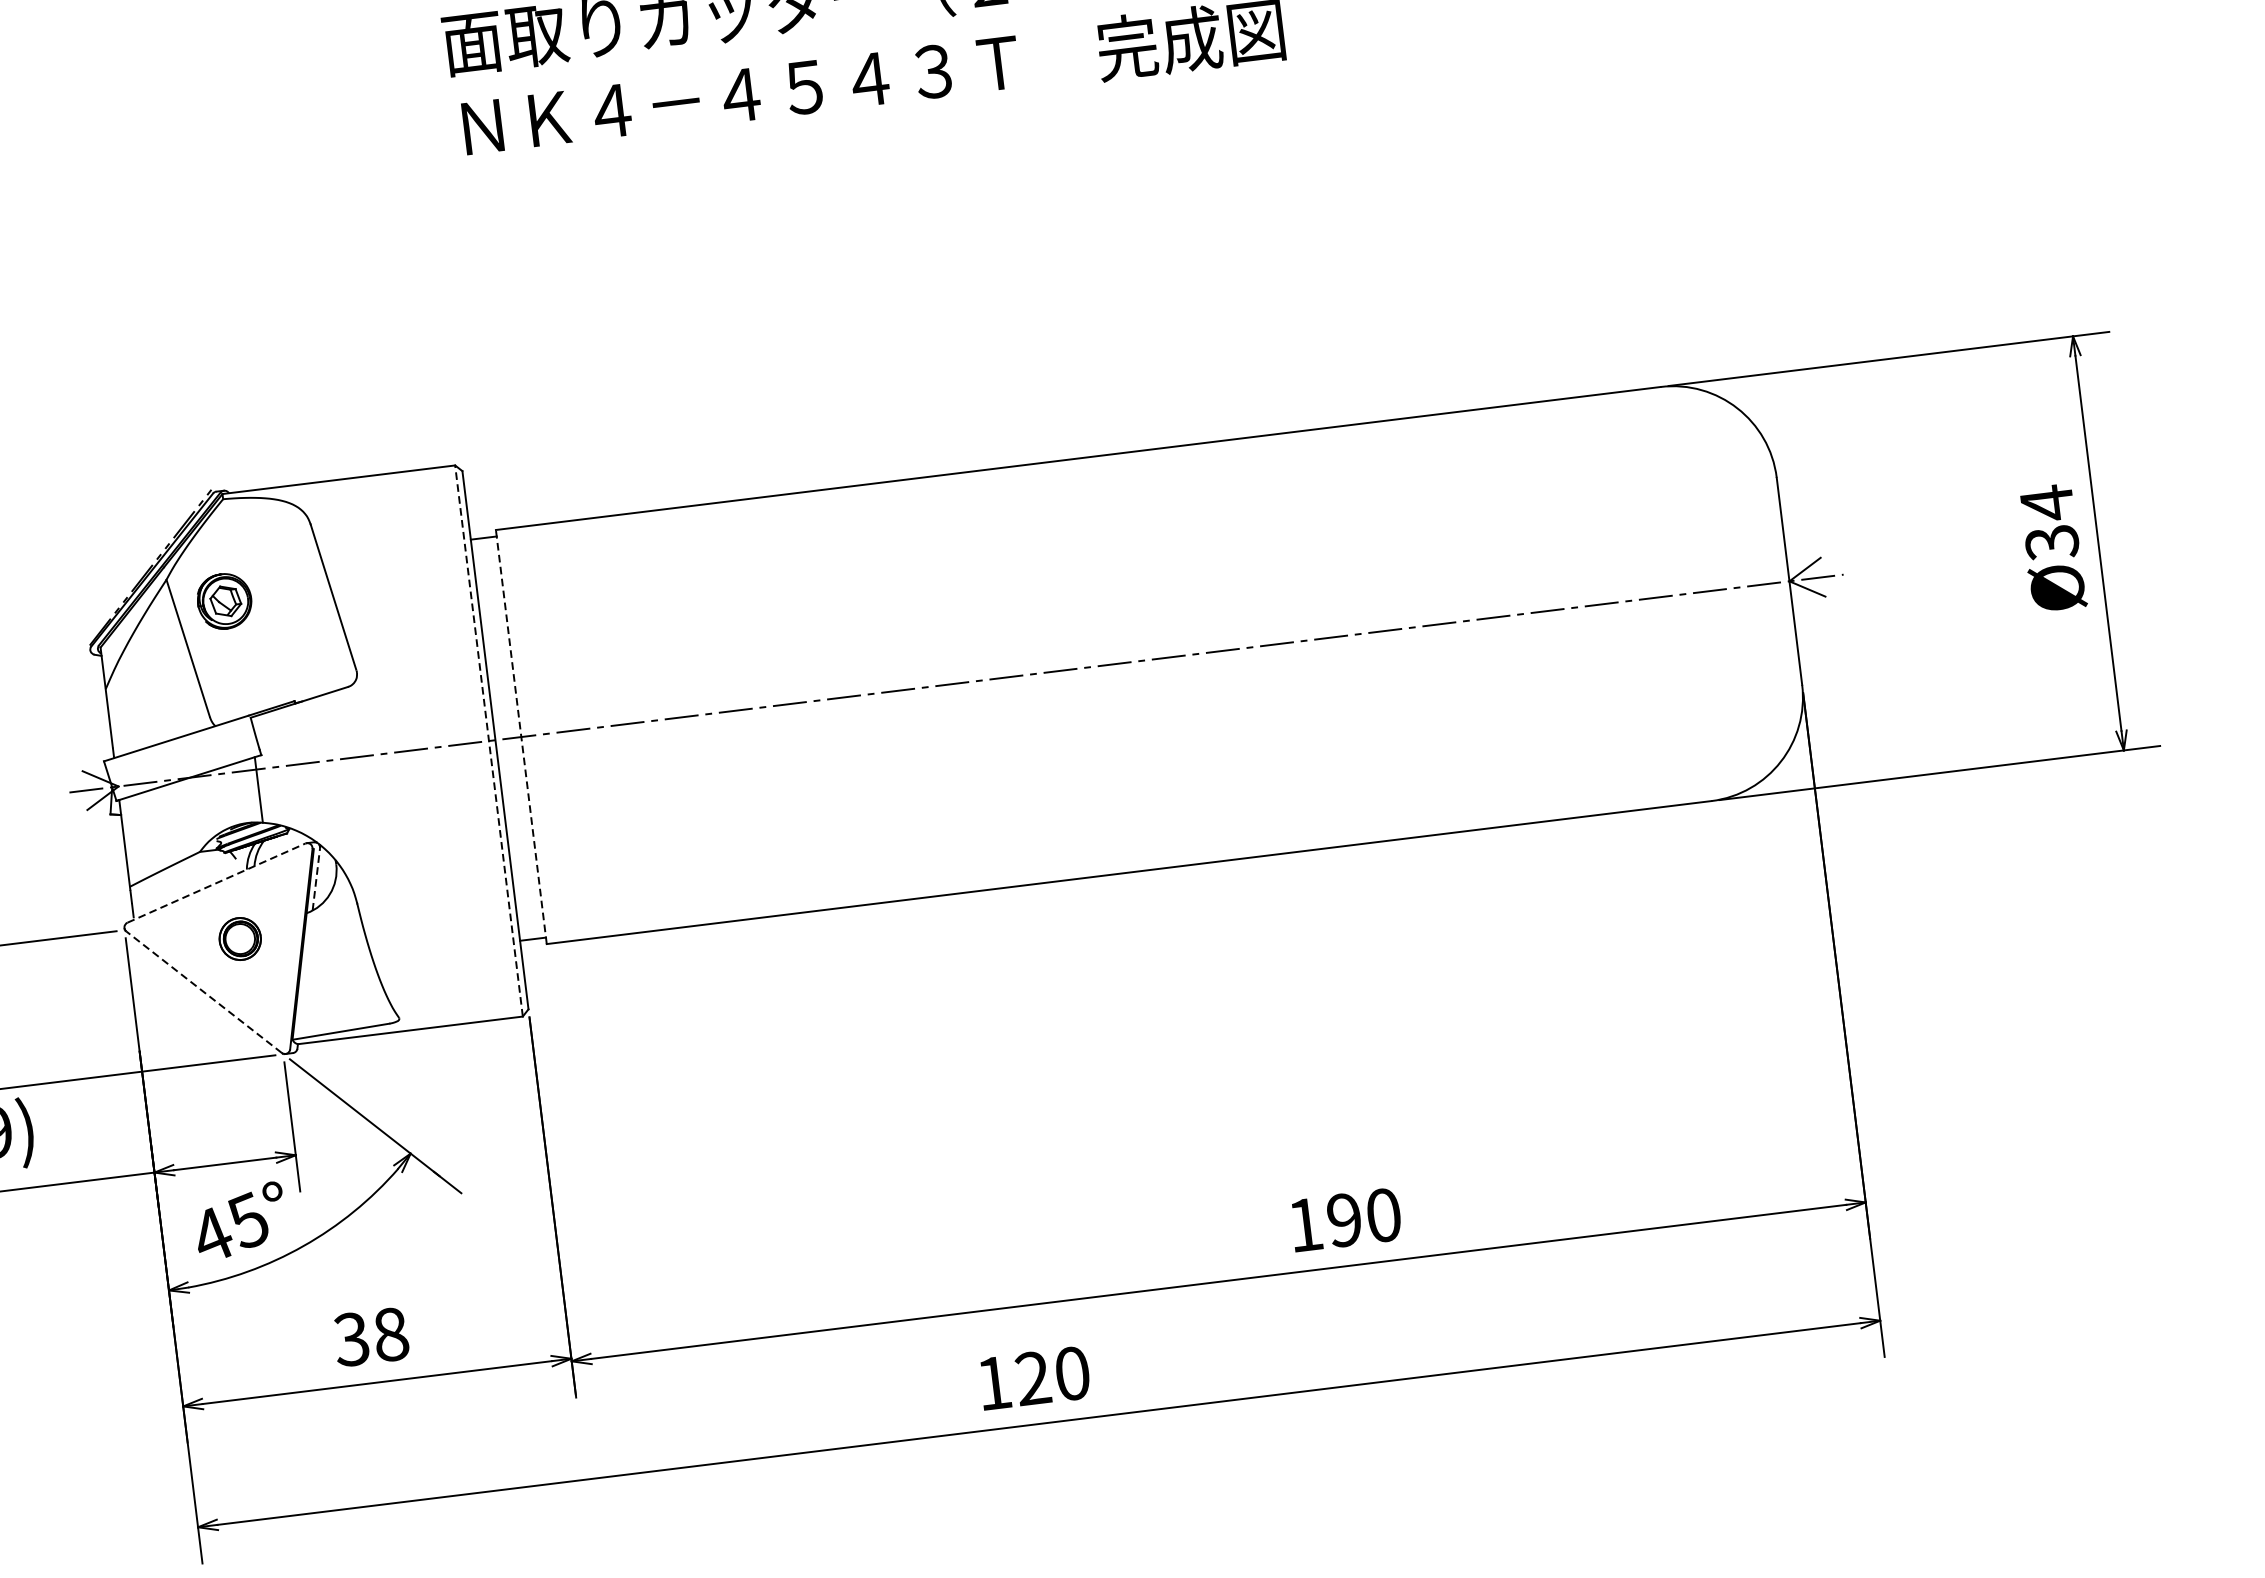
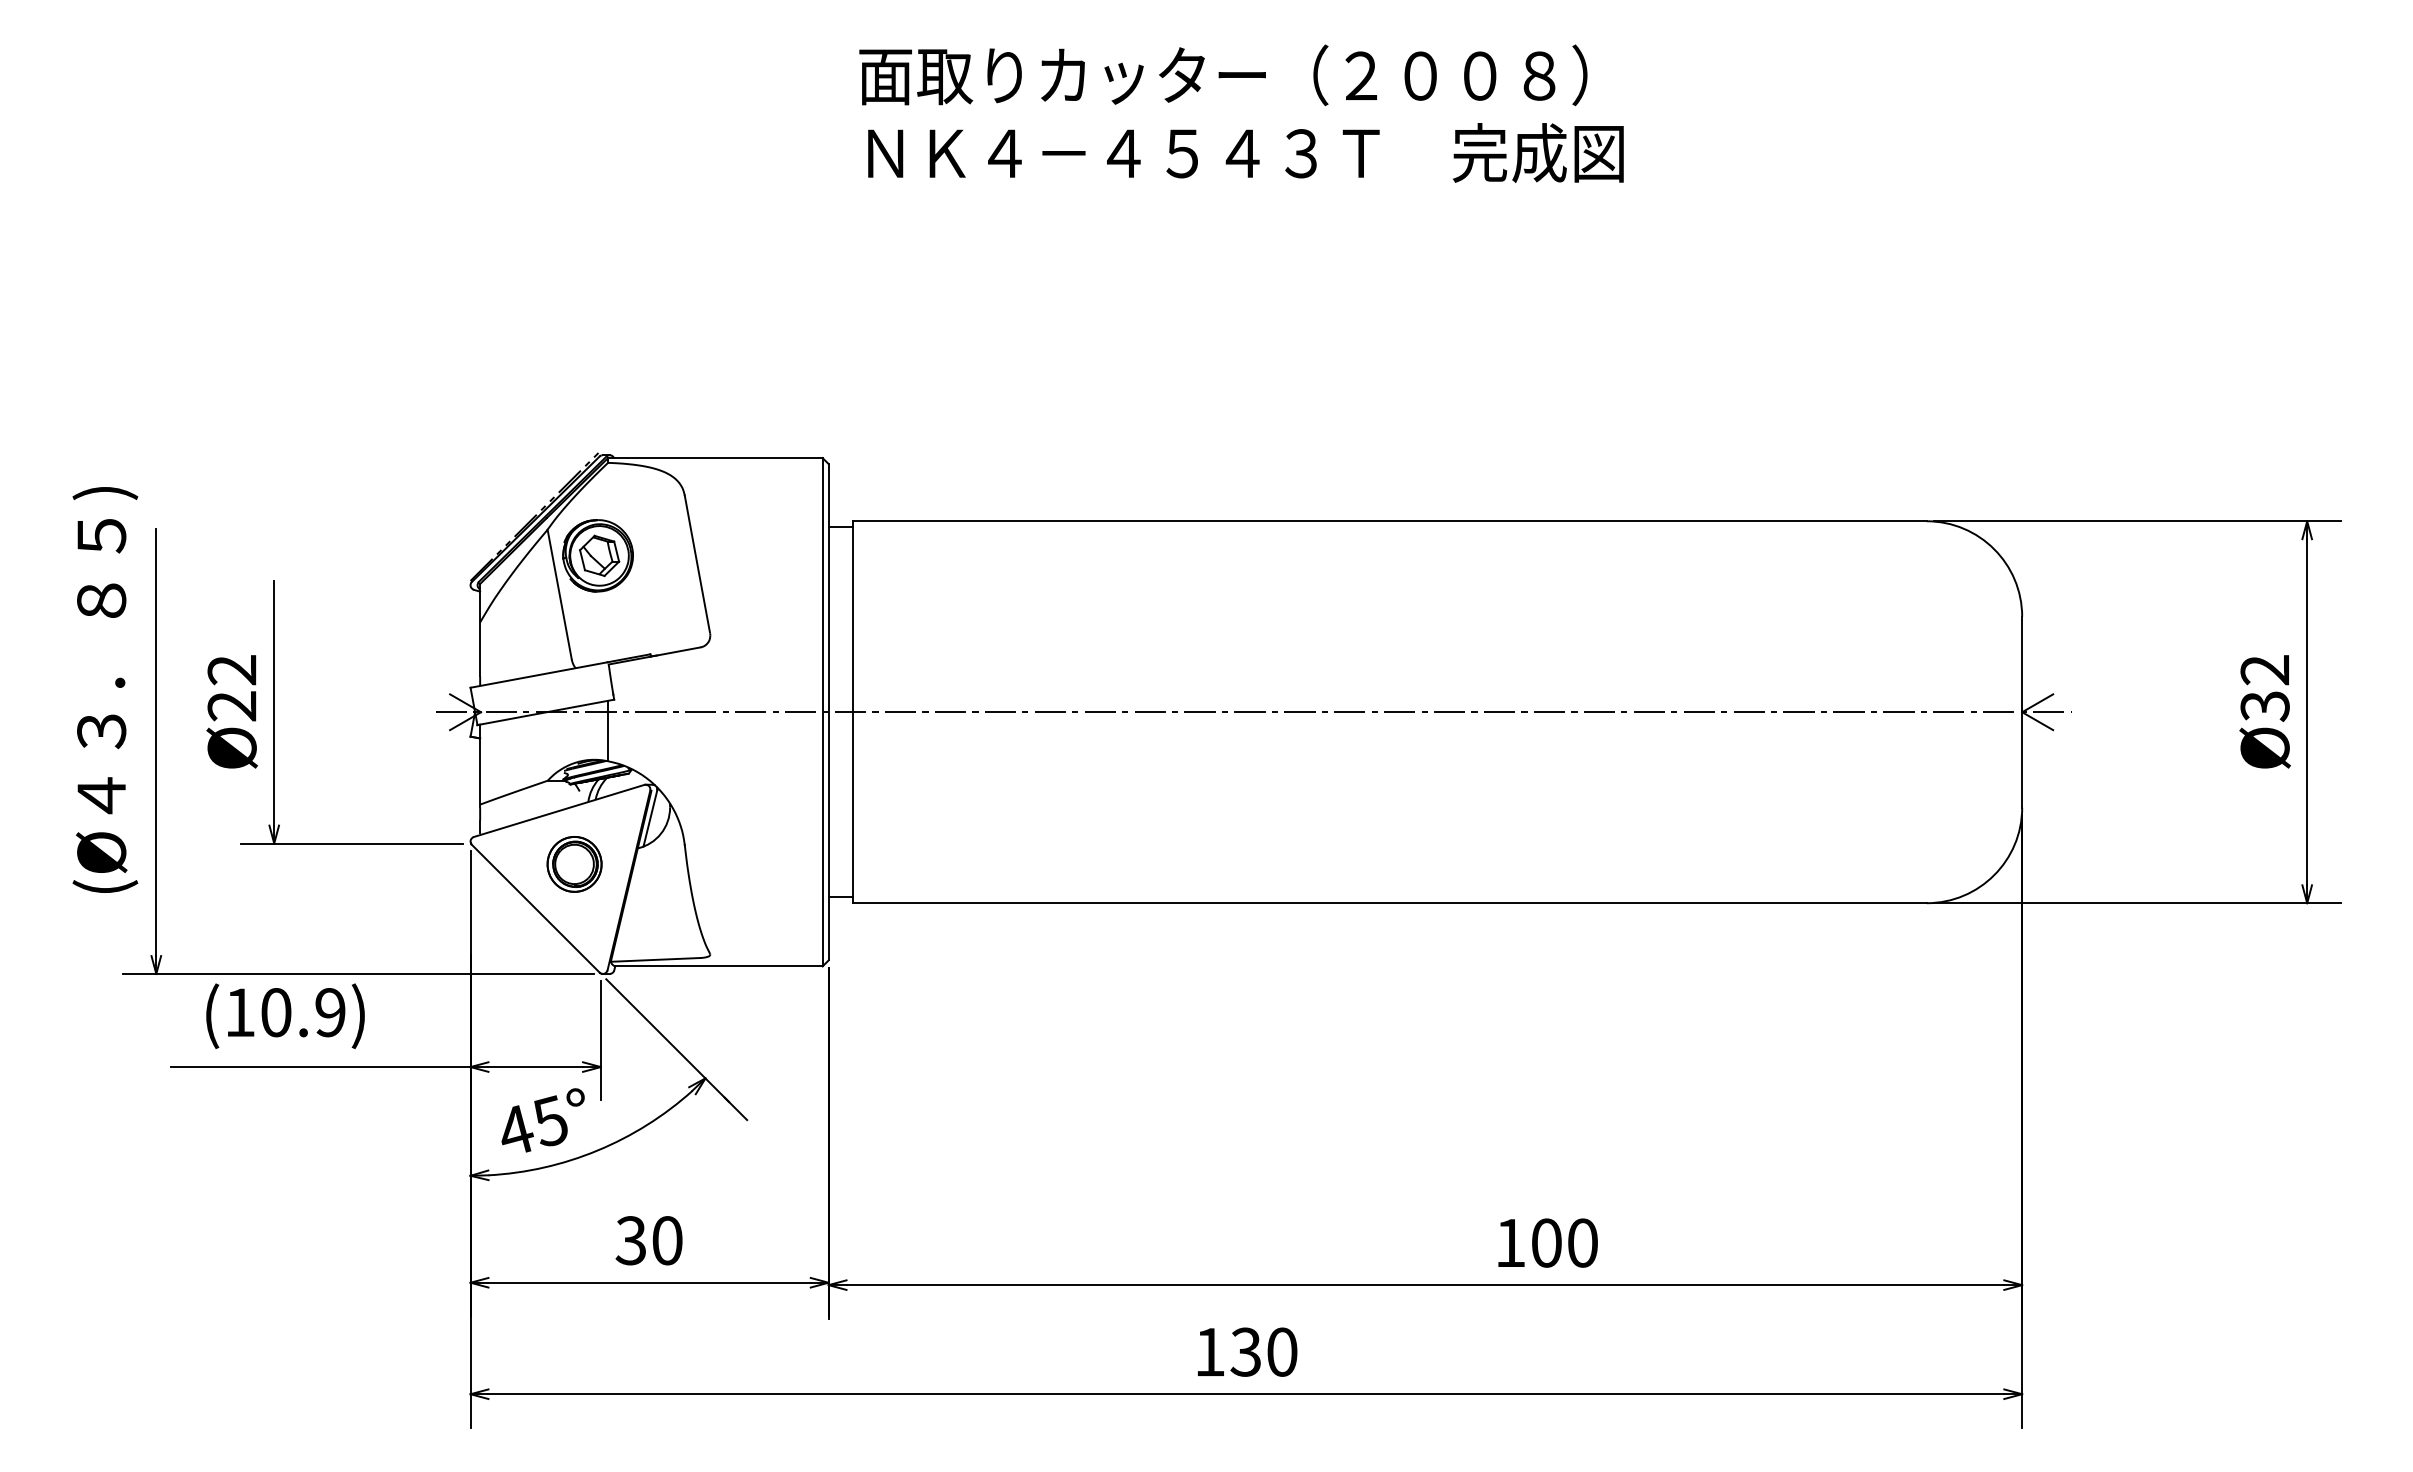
text: (2046, 503) -> (2264, 670), Ø34 -> Ø32
part: (224, 601) -> (597, 555), size x1.43
line: (521, 737) -> (852, 712), dashed -> solid
line: (488, 740) -> (822, 711), dashed -> solid
line: (316, 879) -> (650, 818), dashed -> solid
line: (216, 882) -> (559, 810), dashed -> solid
part: (240, 939) -> (574, 864), size x1.43
line: (203, 992) -> (535, 908), dashed -> solid
text: (1344, 1219) -> (1546, 1242), 190 -> 100
text: (391, 1334) -> (667, 1240), 38 -> 30
text: (1032, 1378) -> (1245, 1352), 120 -> 130

